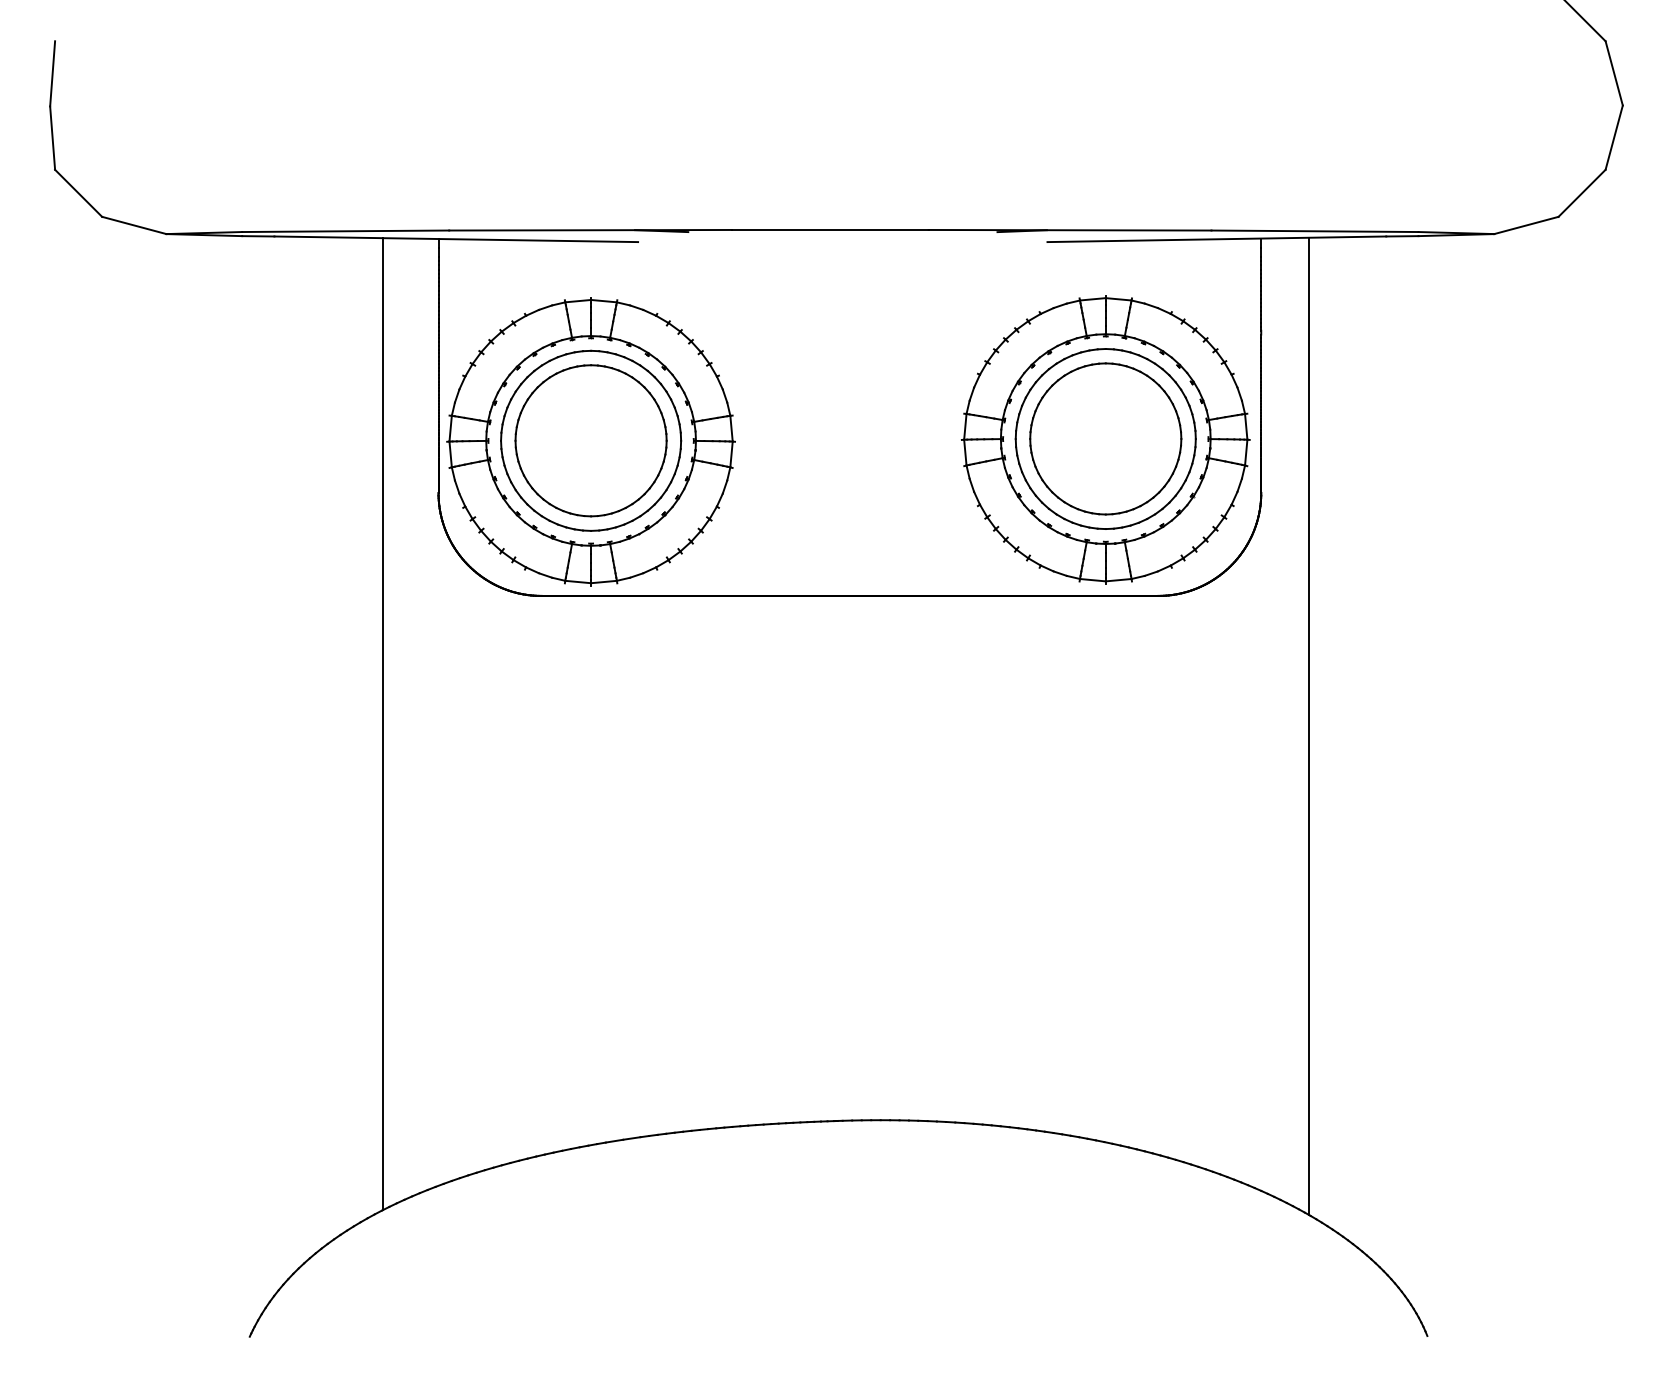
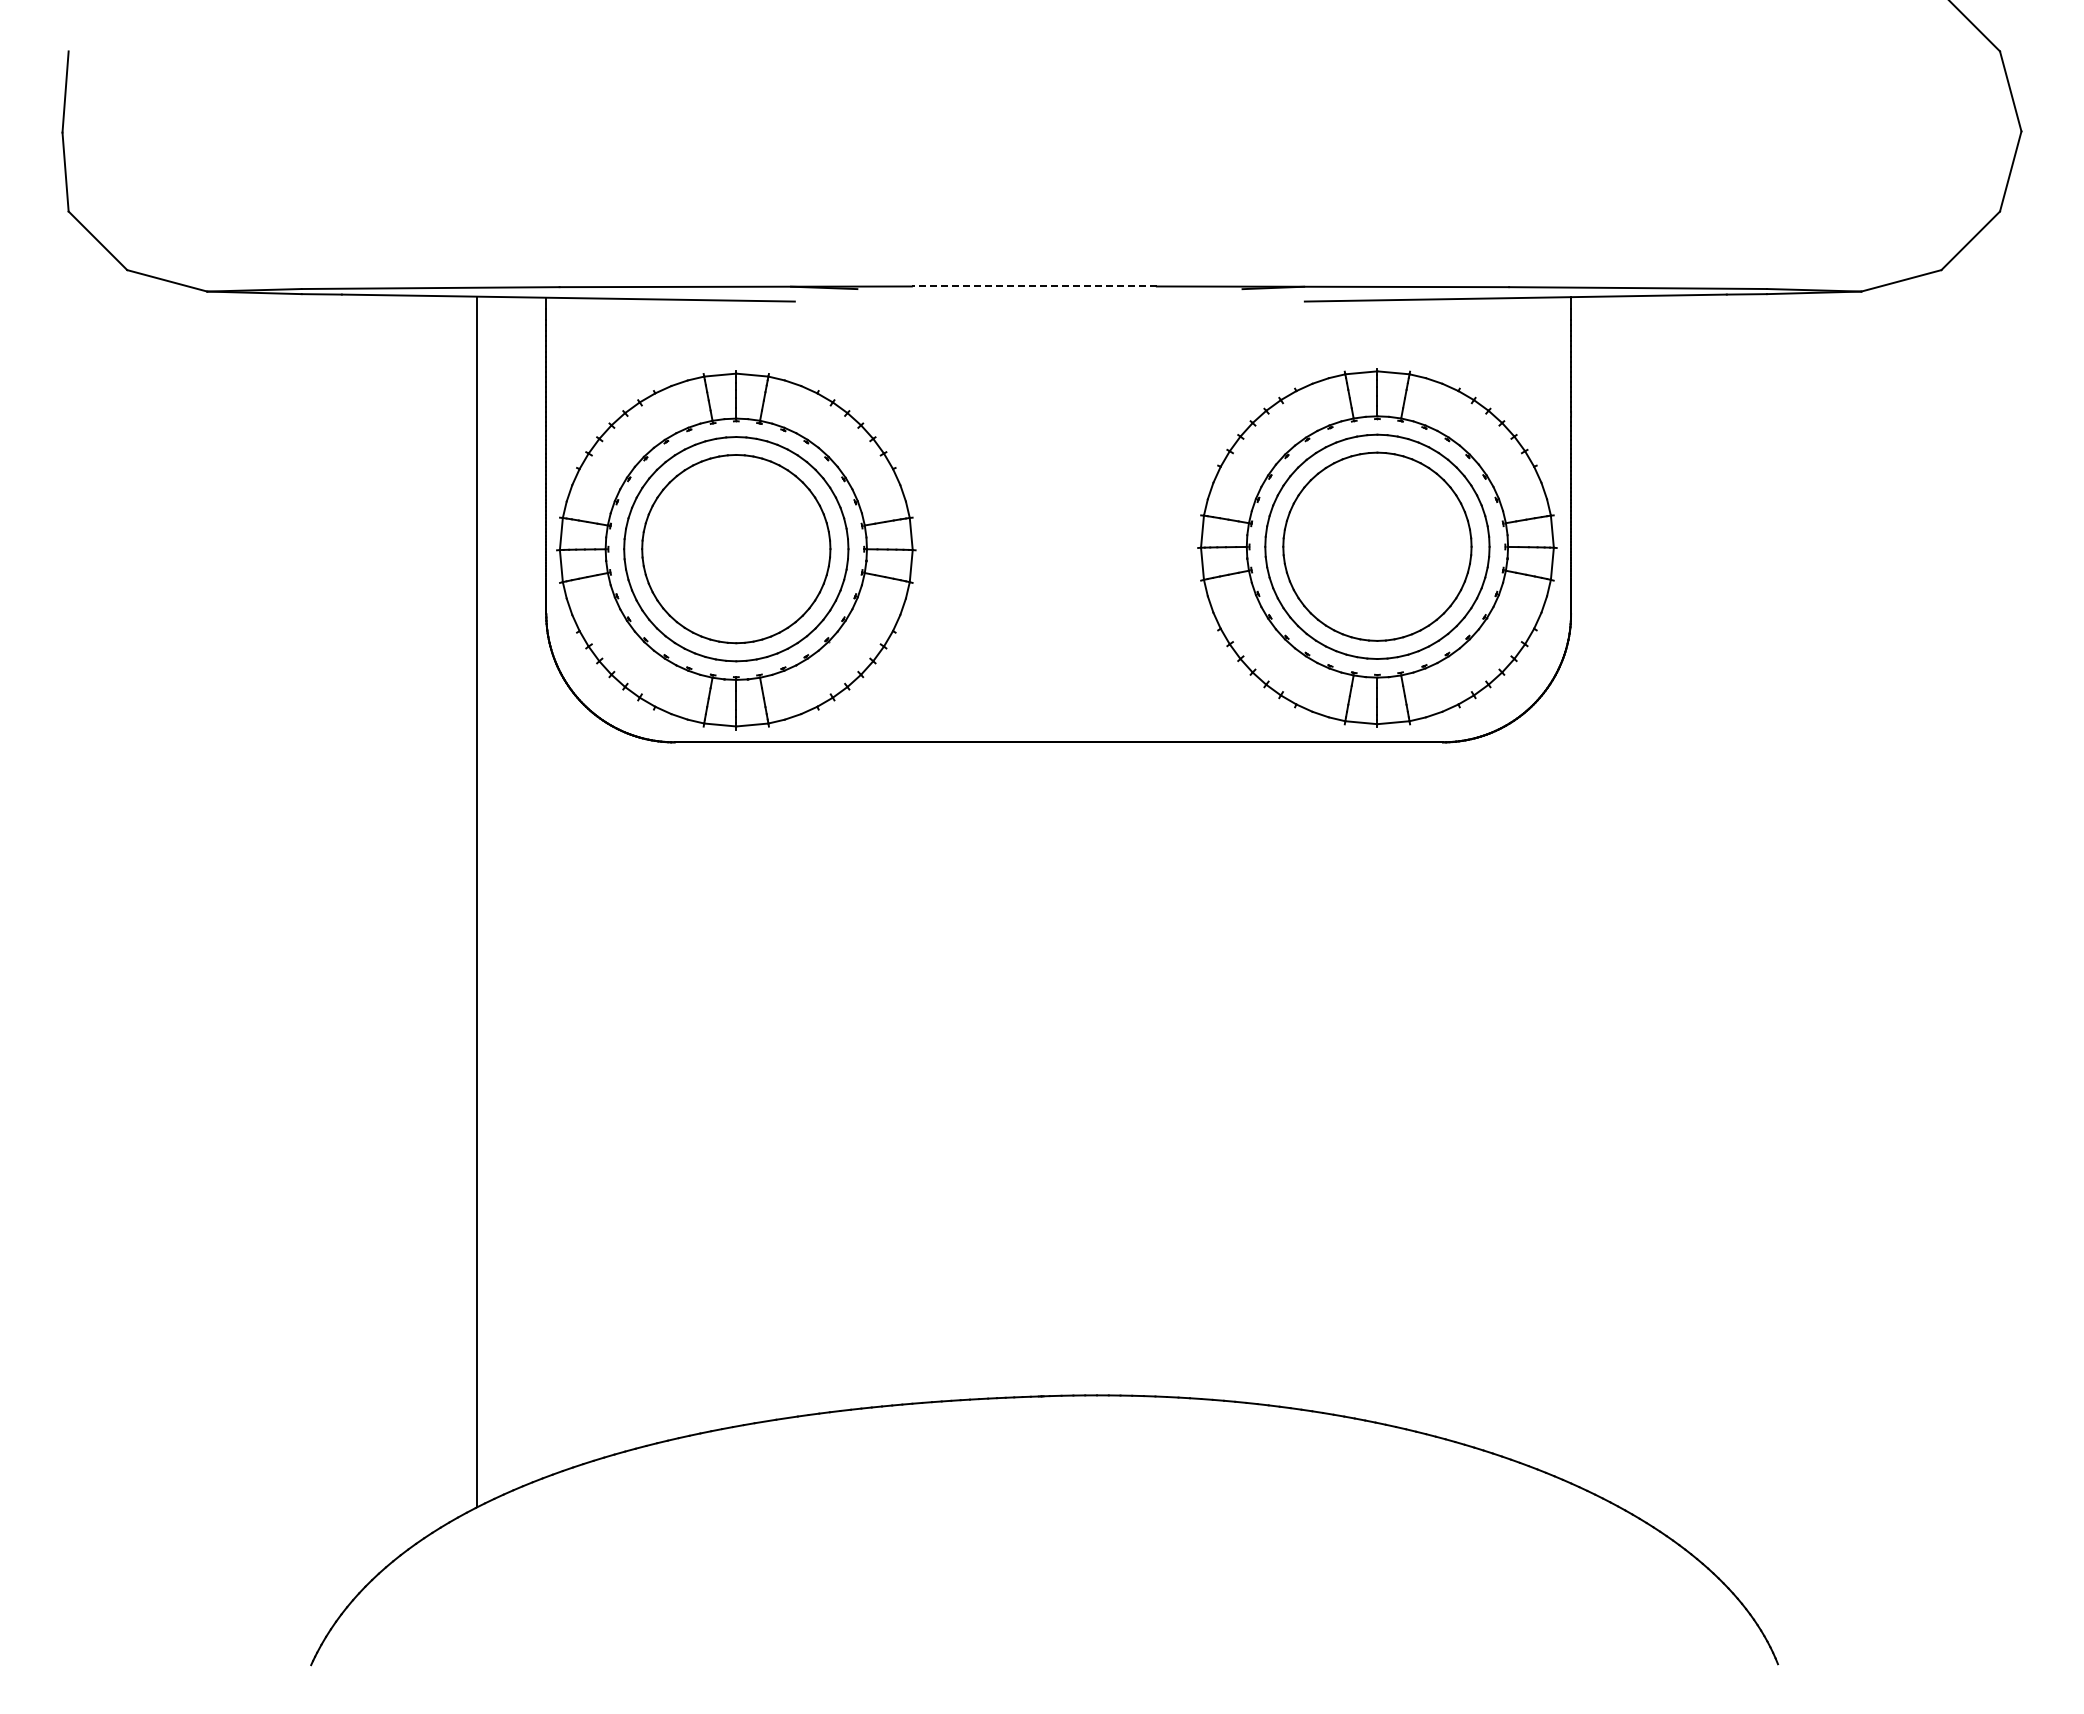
line: (829, 230) -> (1033, 286), solid -> dashed
line: (1308, 726) -> (1630, 904), removed

